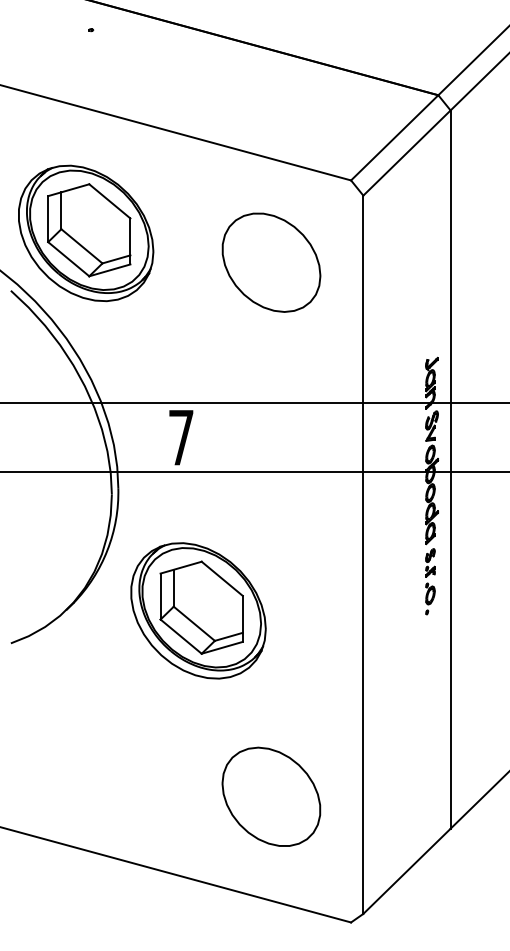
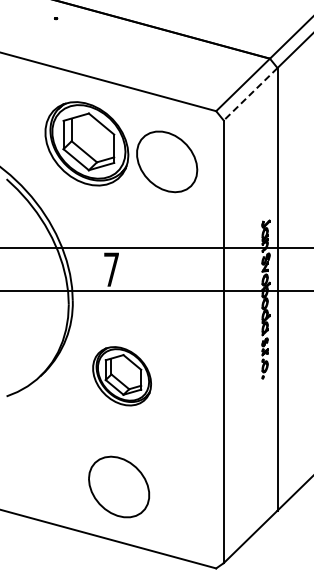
line: (406, 153) -> (250, 94), solid -> dashed
part: (85, 232) -> (86, 143), moved
part: (197, 609) -> (121, 375), size x0.7
part: (272, 796) -> (119, 486), moved

